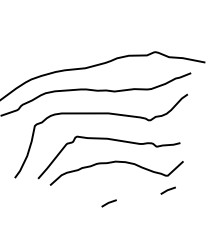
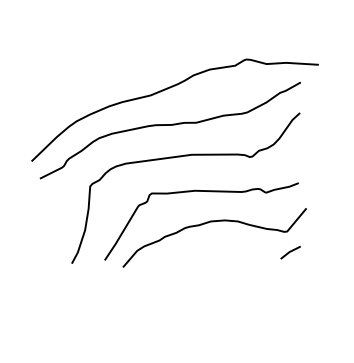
part: (109, 203) -> (209, 281), removed

